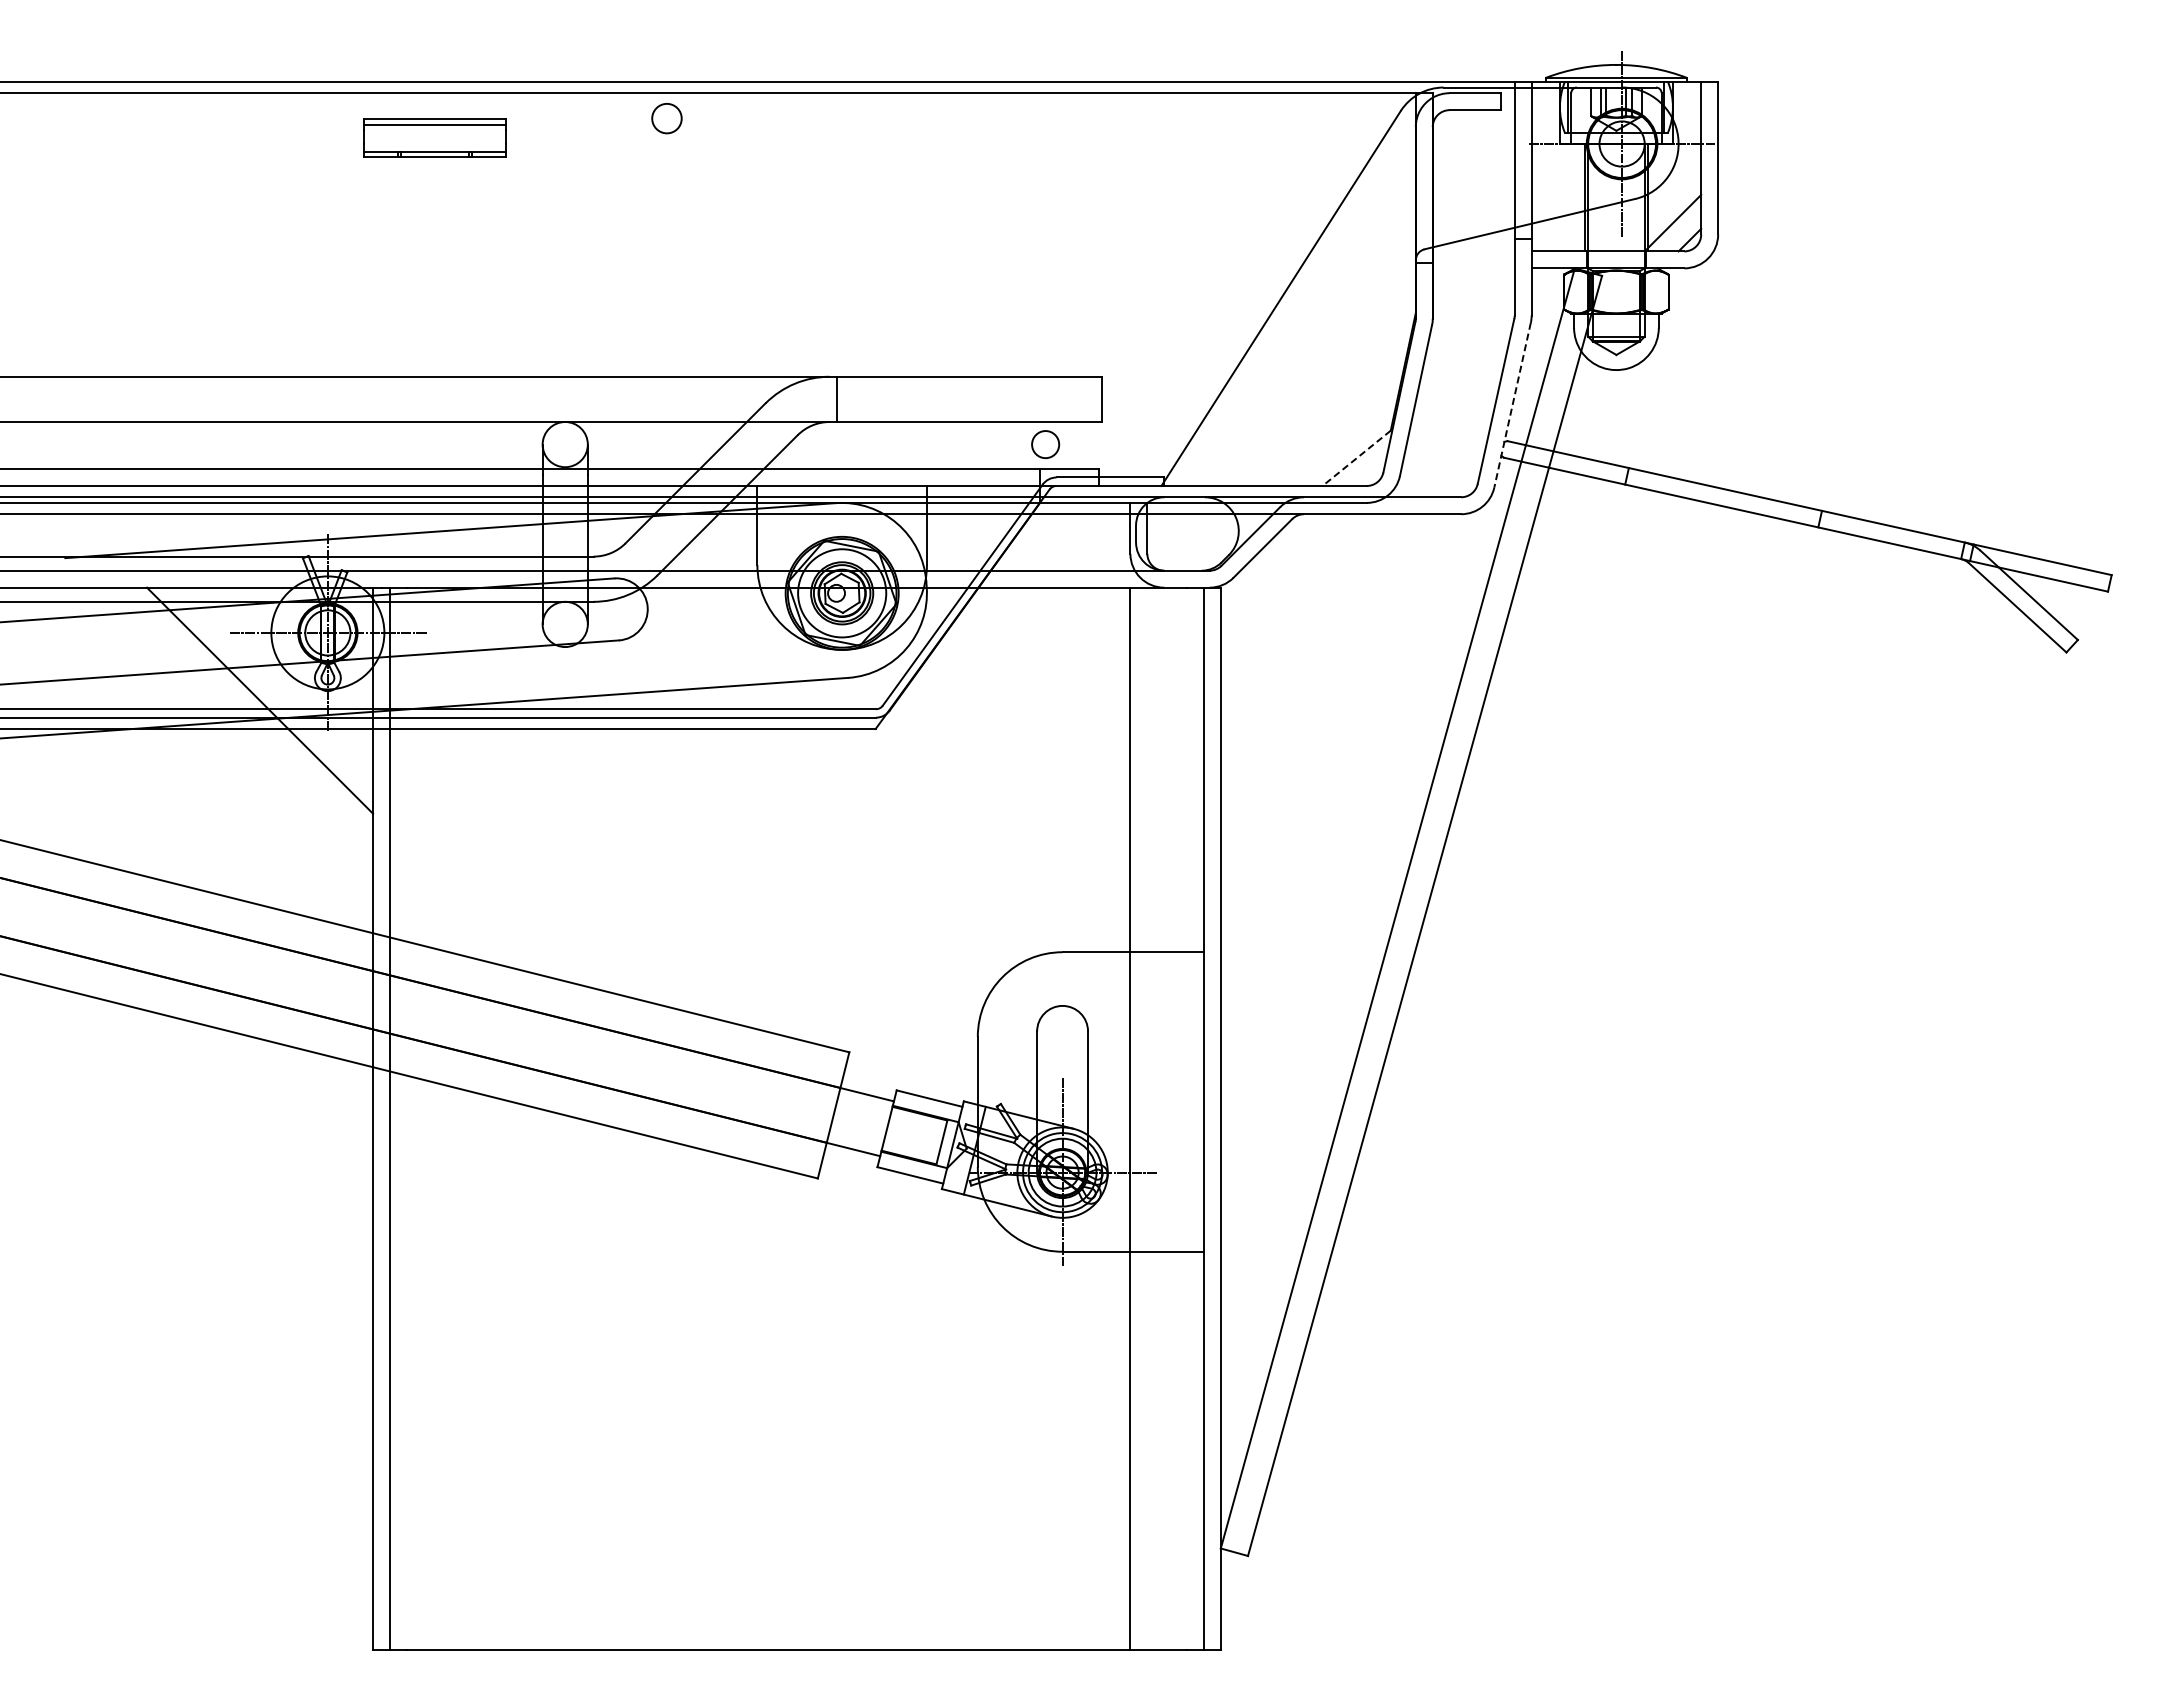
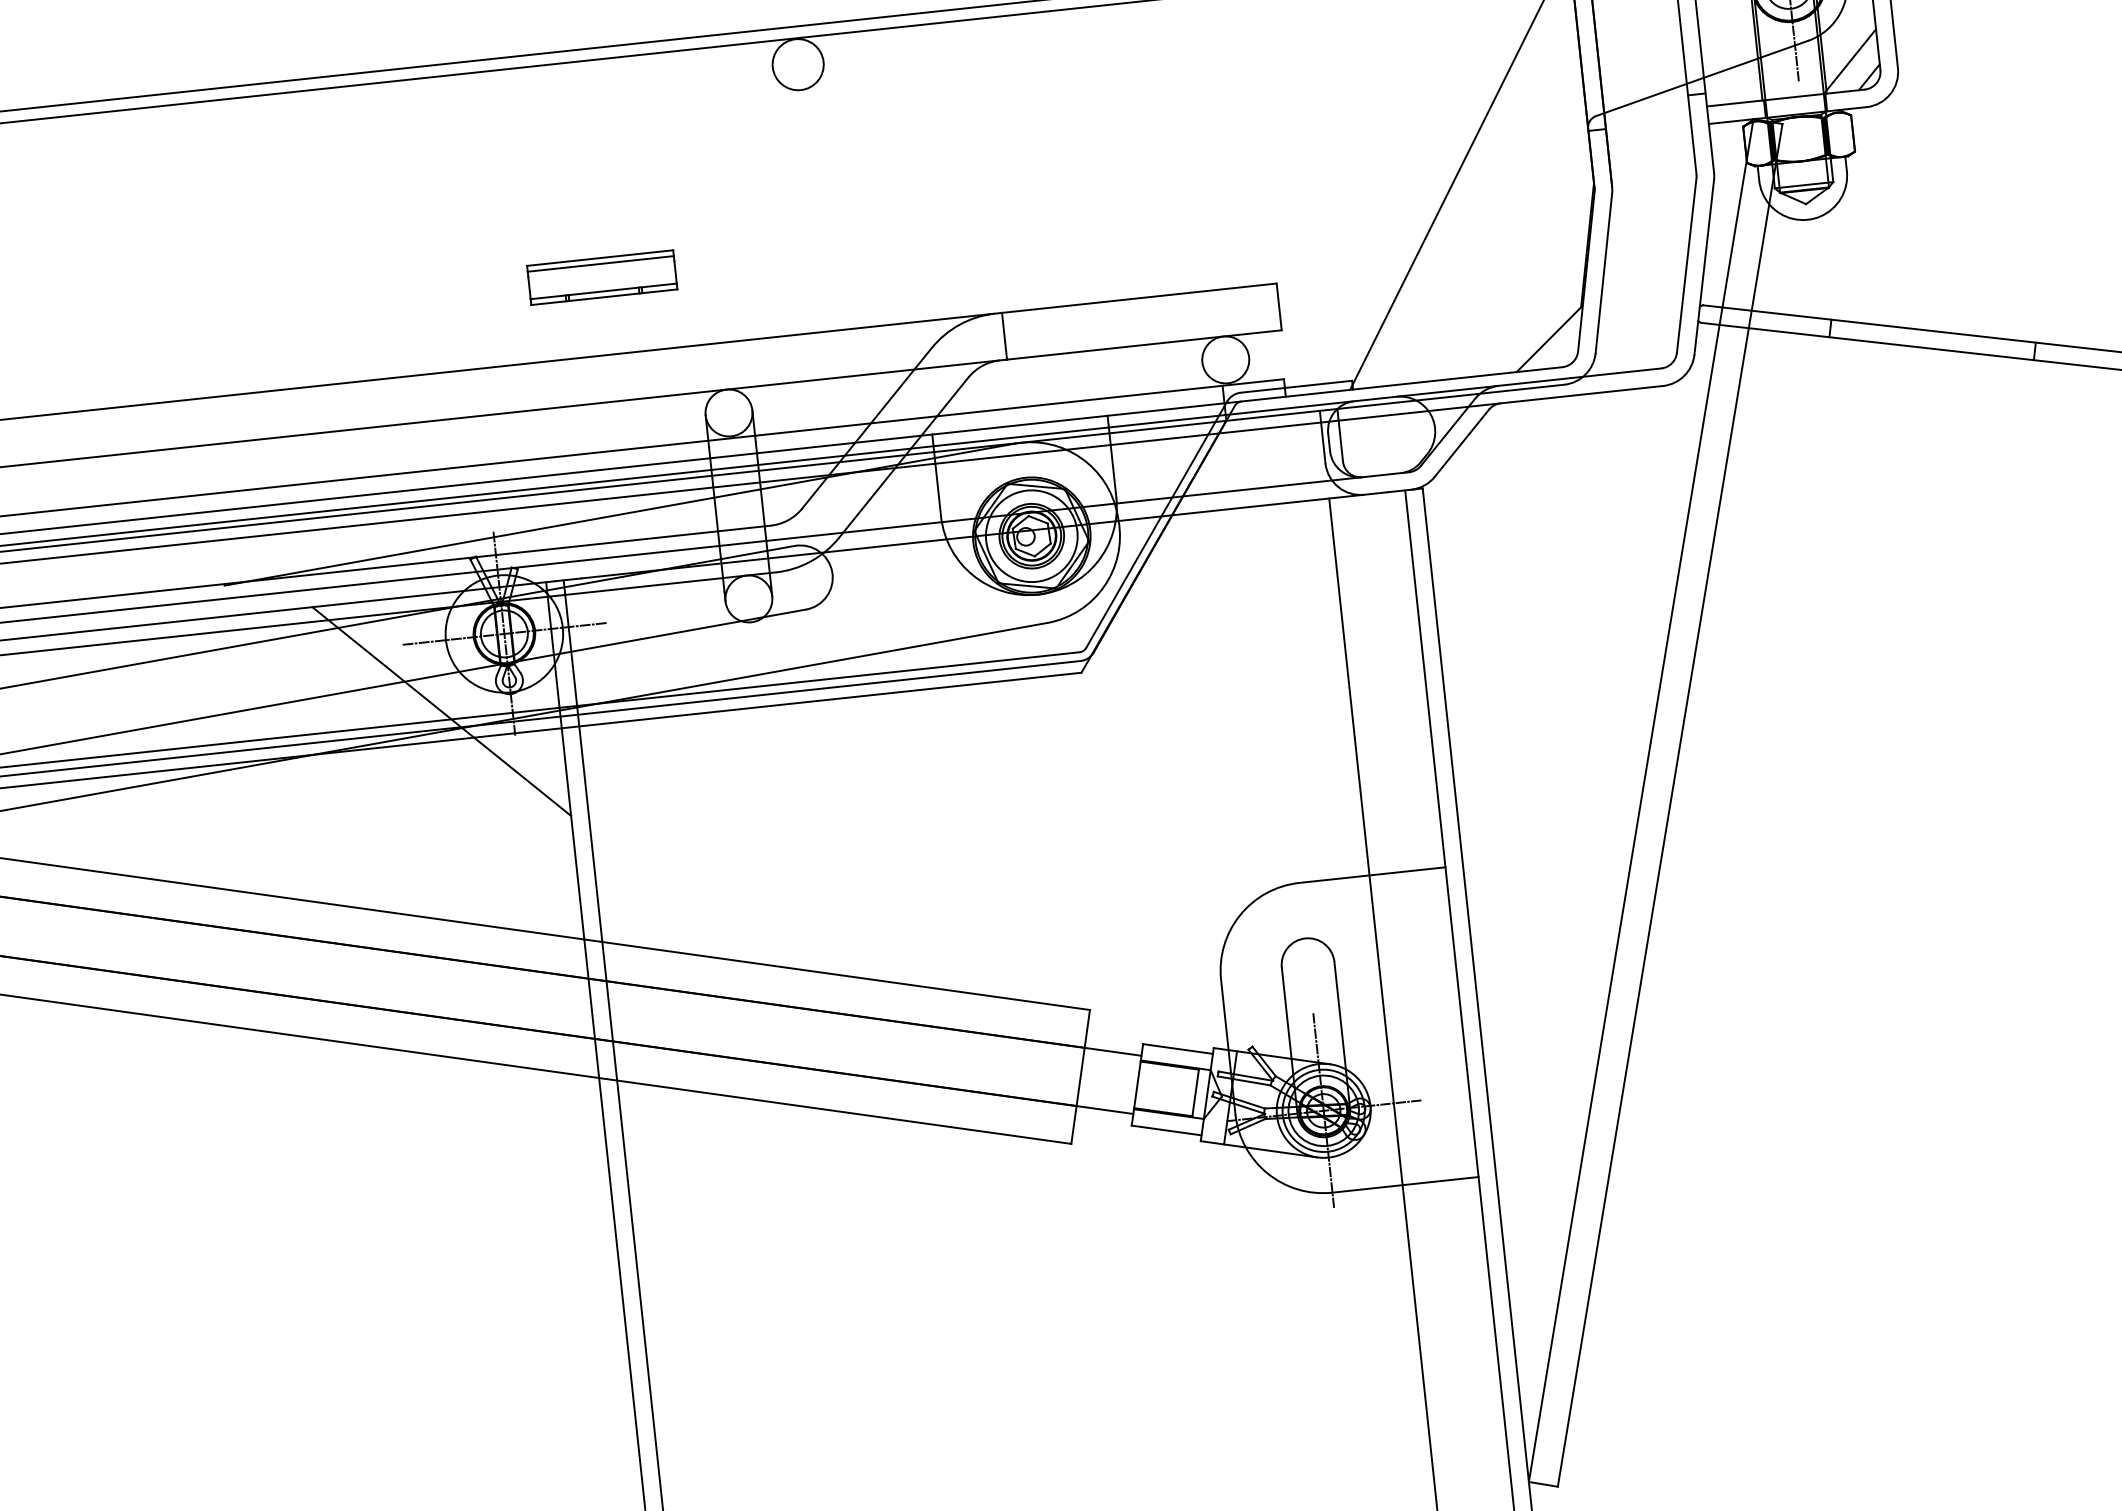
circle: (666, 118) -> (797, 64), size x1.67
part: (434, 137) -> (601, 276), moved
line: (1512, 405) -> (1704, 267), dashed -> solid
circle: (1045, 444) -> (1225, 359), size x1.67
line: (1356, 458) -> (1548, 339), dashed -> solid

